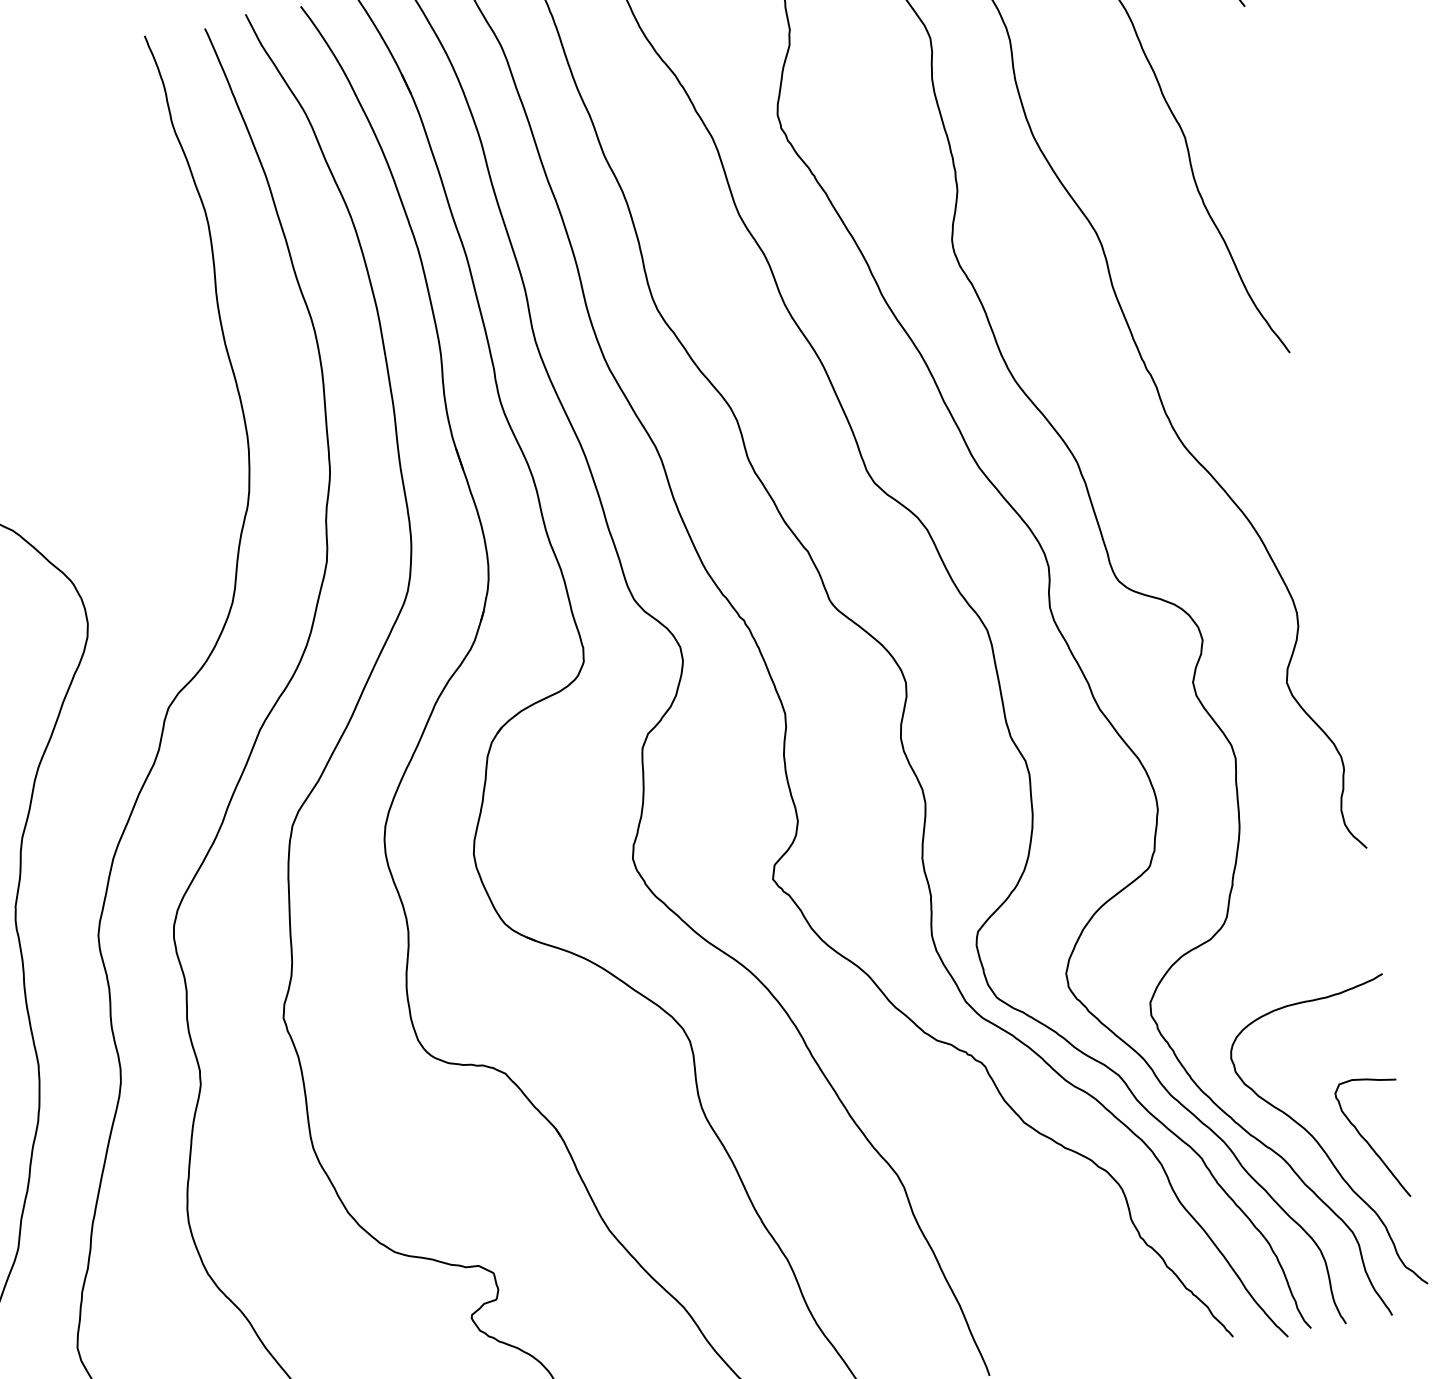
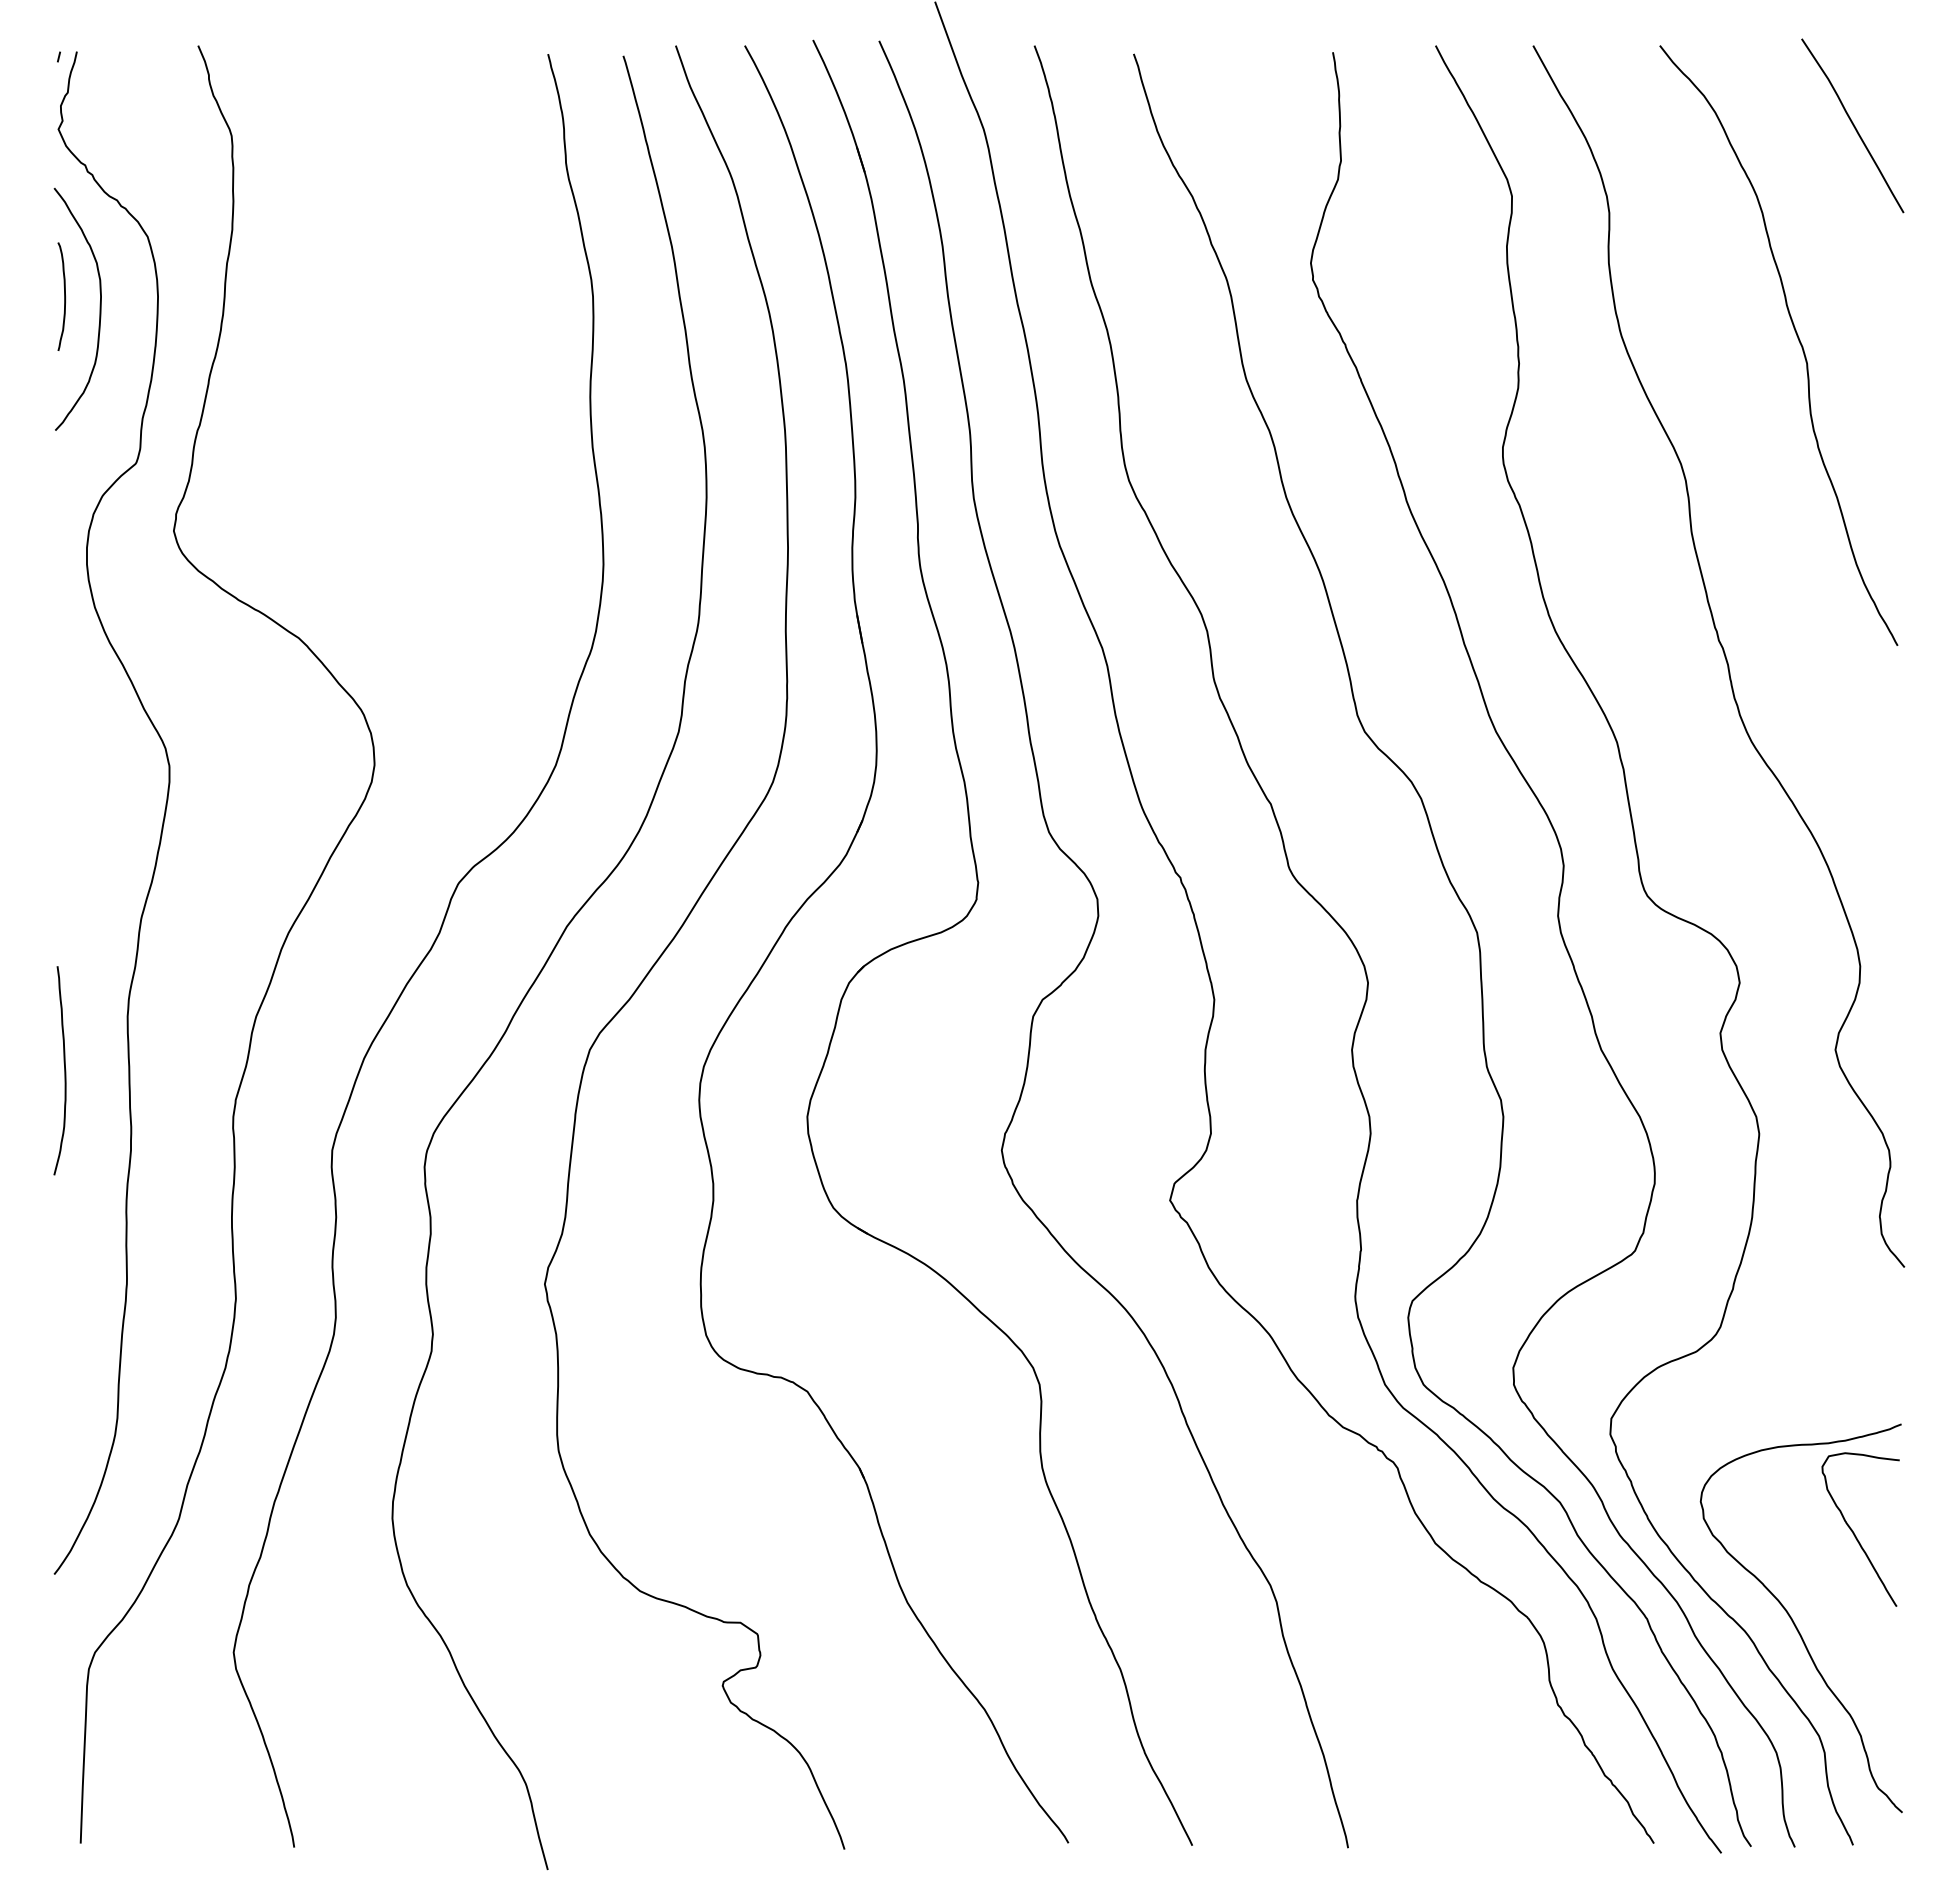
curve: (1368, 1142) -> (1854, 1532), moved

